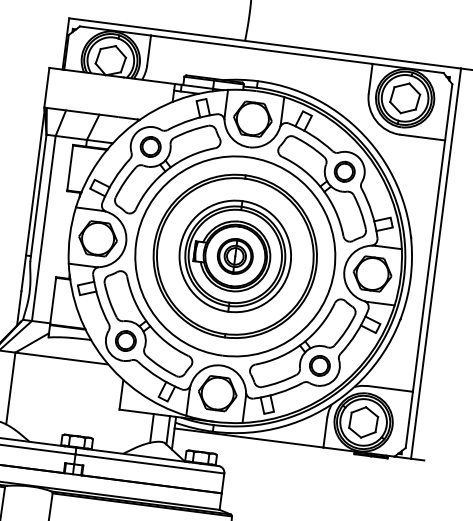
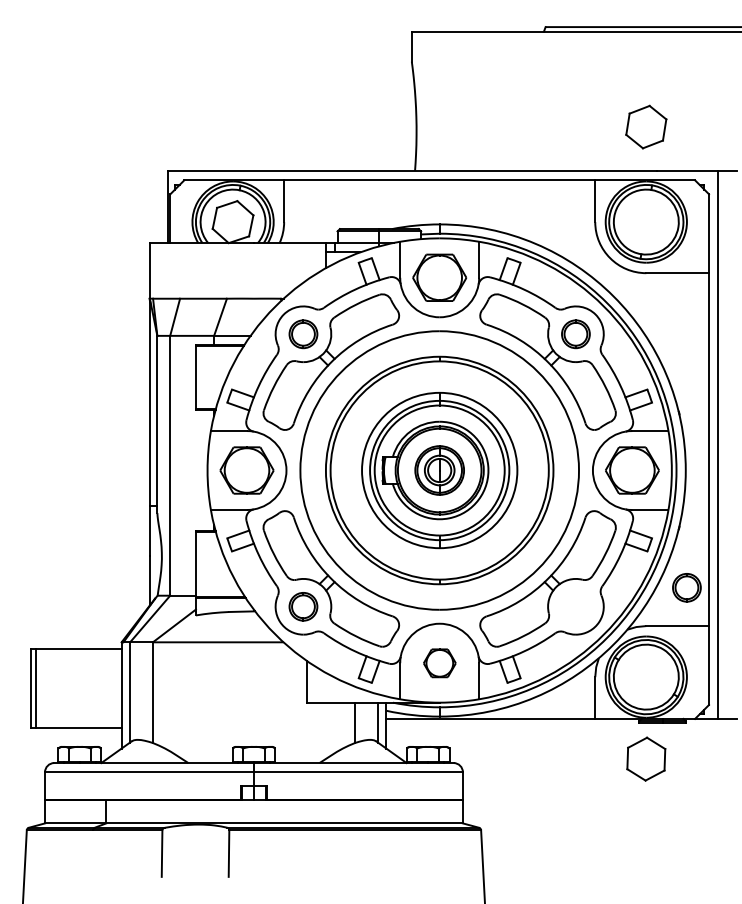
part: (405, 97) -> (646, 126), moved
part: (319, 365) -> (686, 587), moved
part: (217, 393) -> (439, 663), size x0.6
part: (363, 421) -> (646, 758), moved

